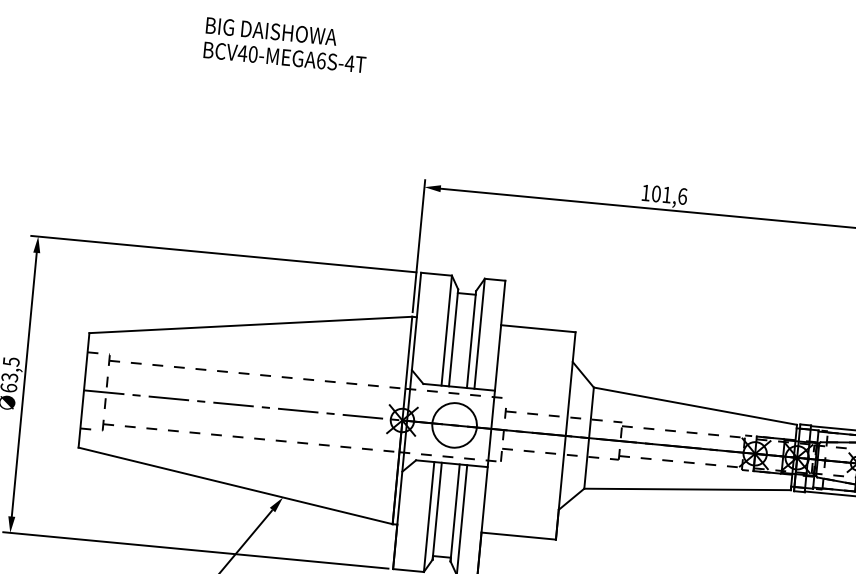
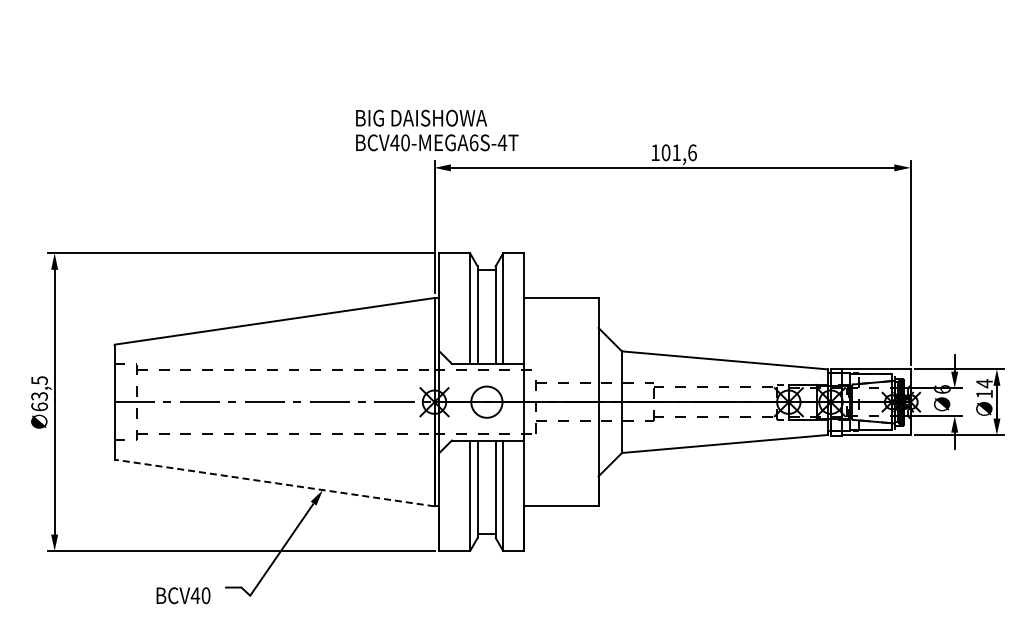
text: (286, 45) -> (437, 130), moved
circle: (454, 424) -> (486, 401), size x0.7
line: (235, 486) -> (274, 483), solid -> dashed

